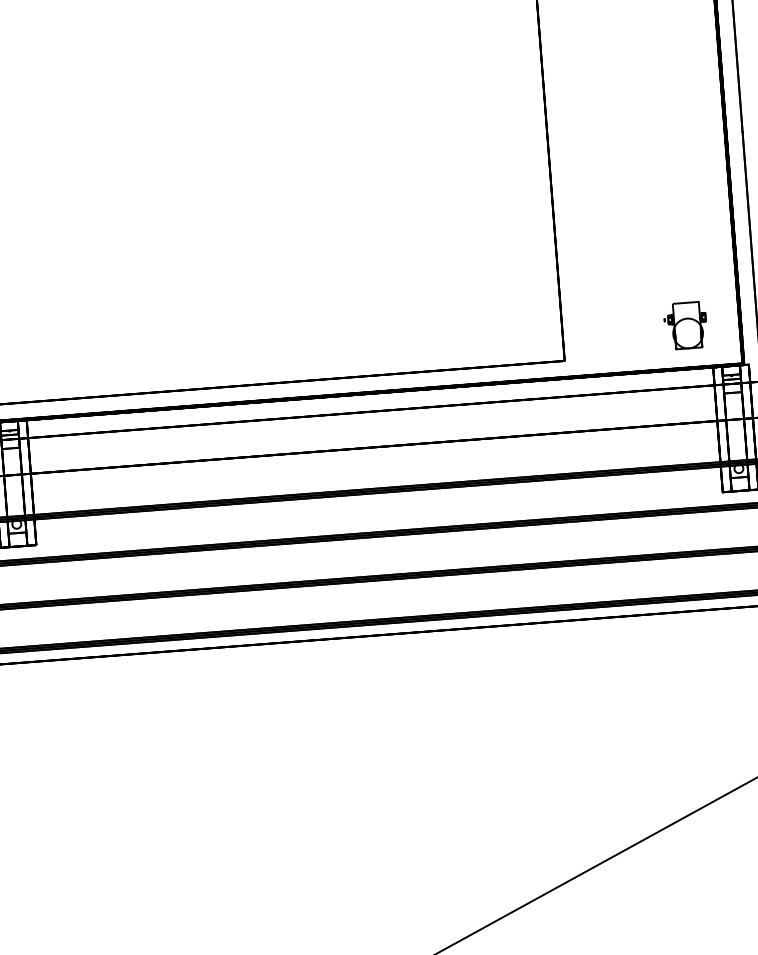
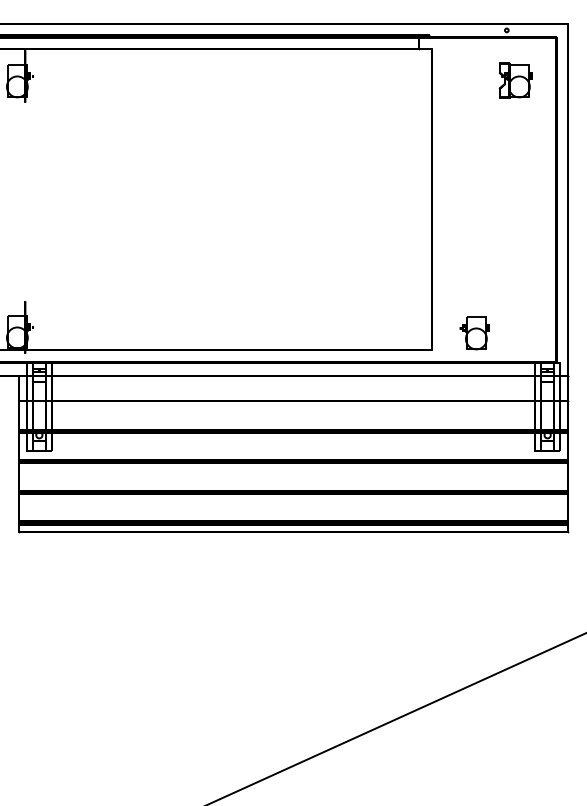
part: (684, 326) -> (474, 333), moved

